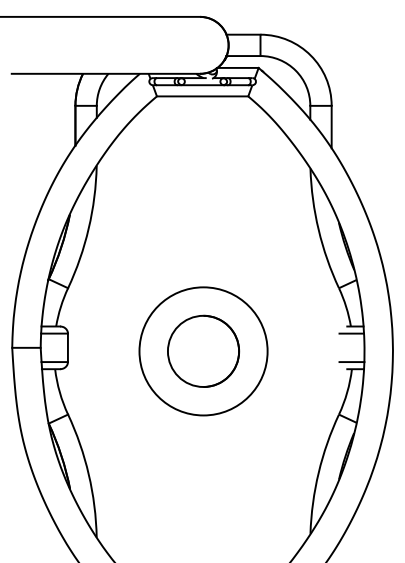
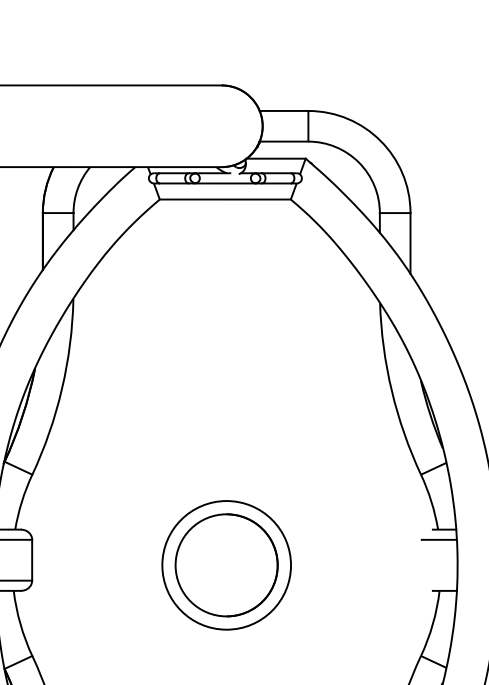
circle: (203, 351) -> (226, 565), size x0.7
line: (351, 362) -> (438, 581), removed

